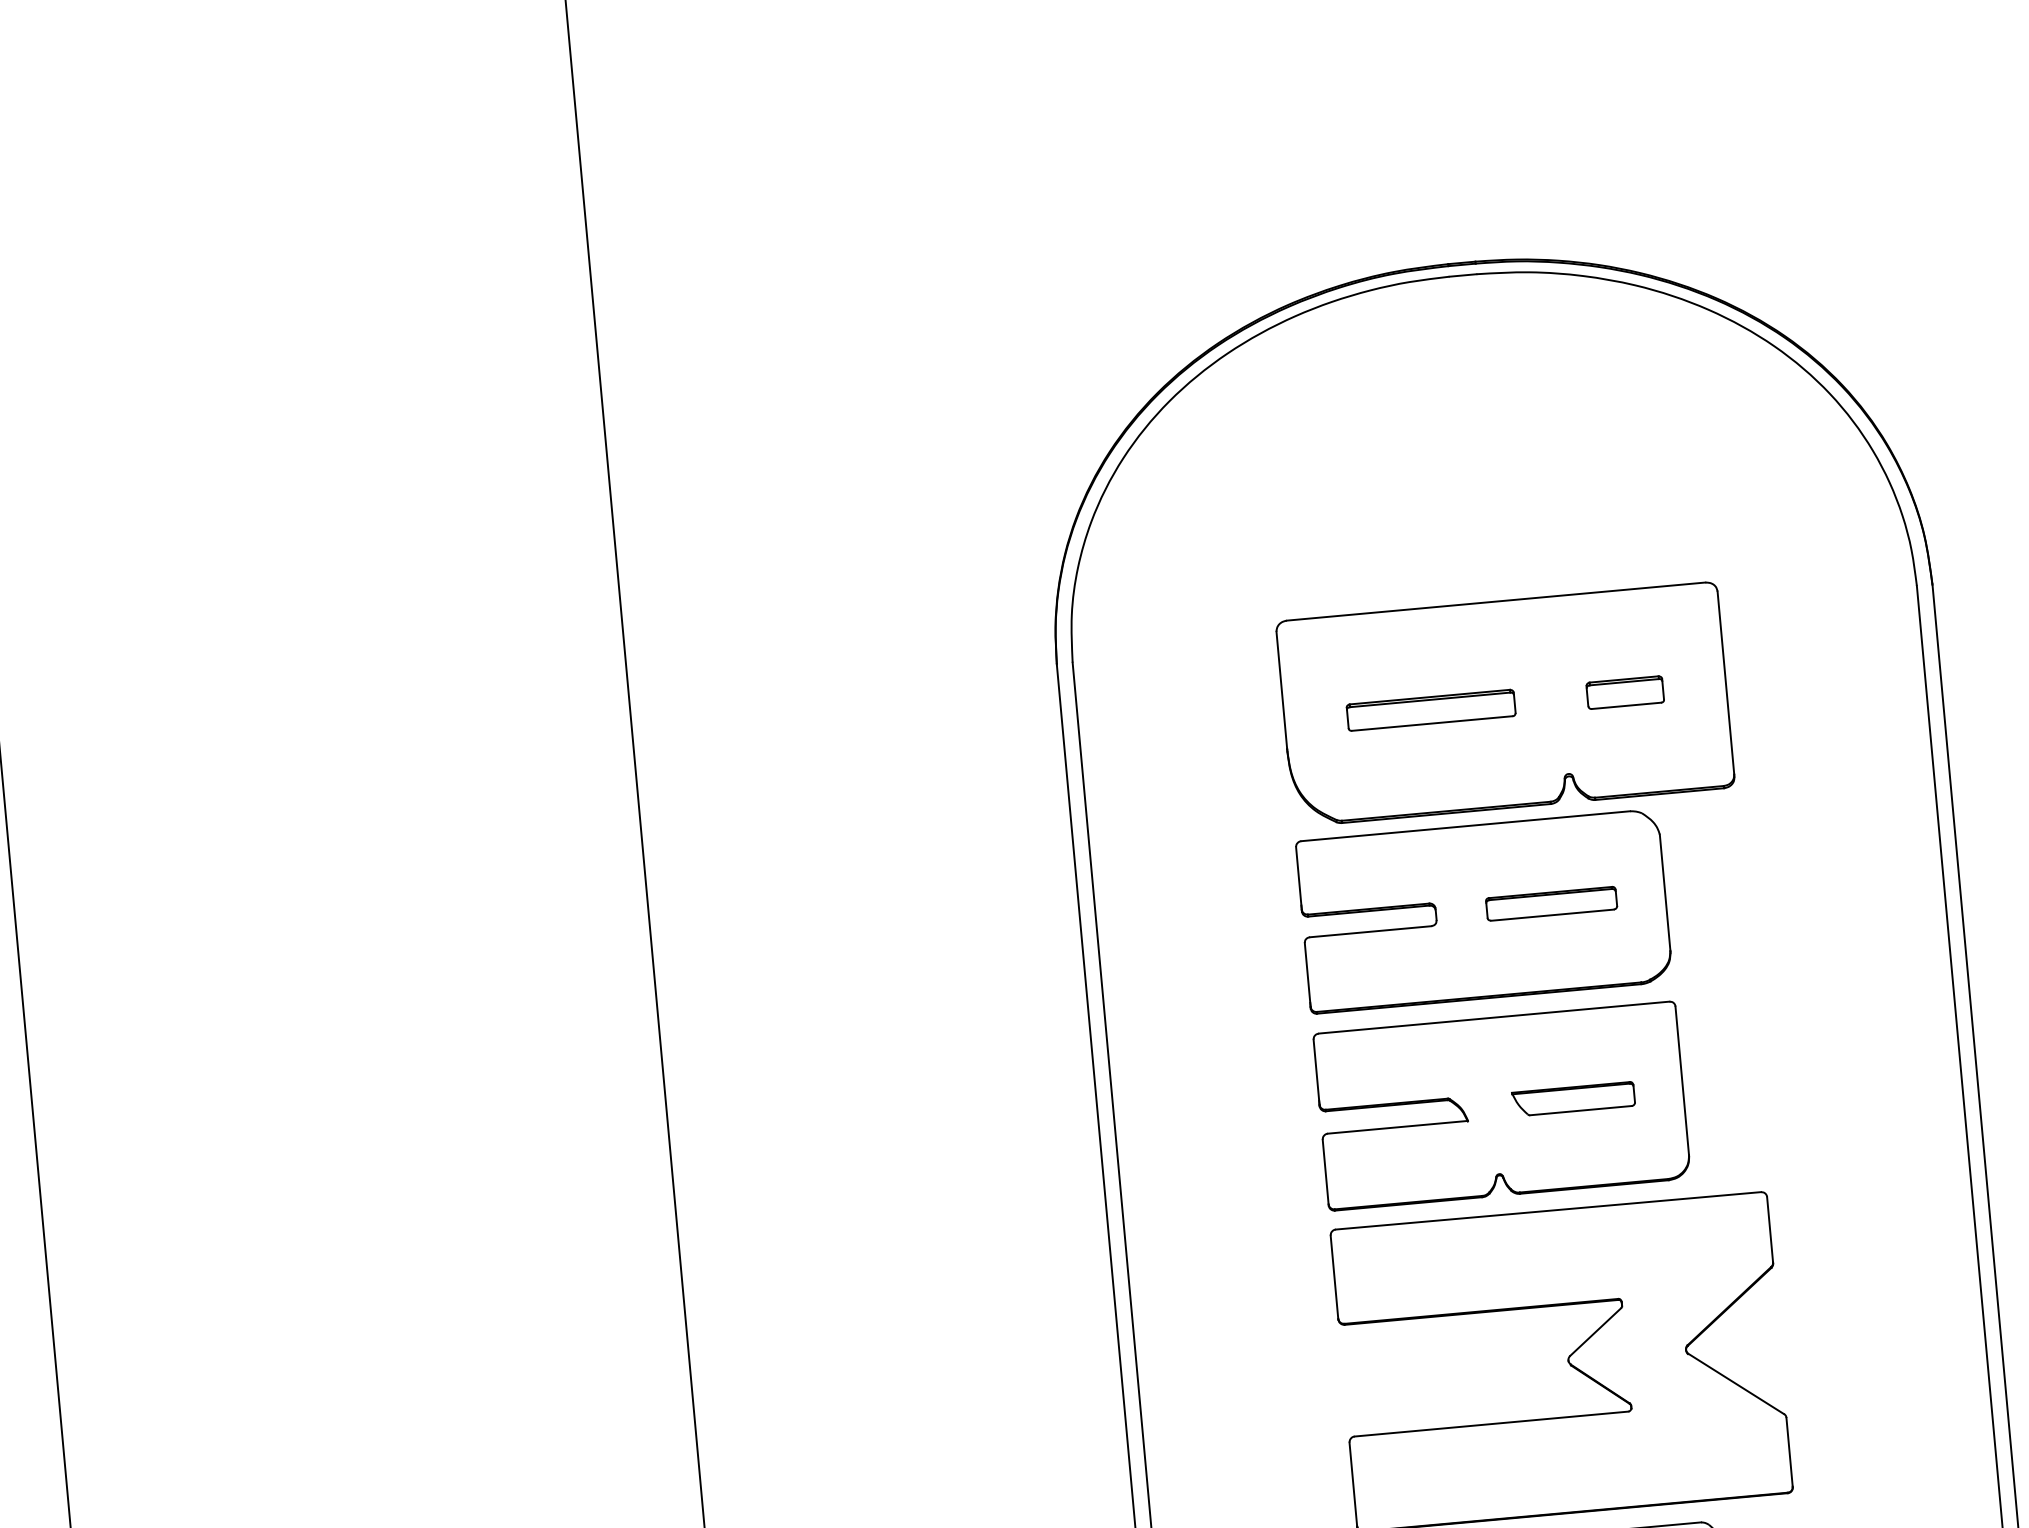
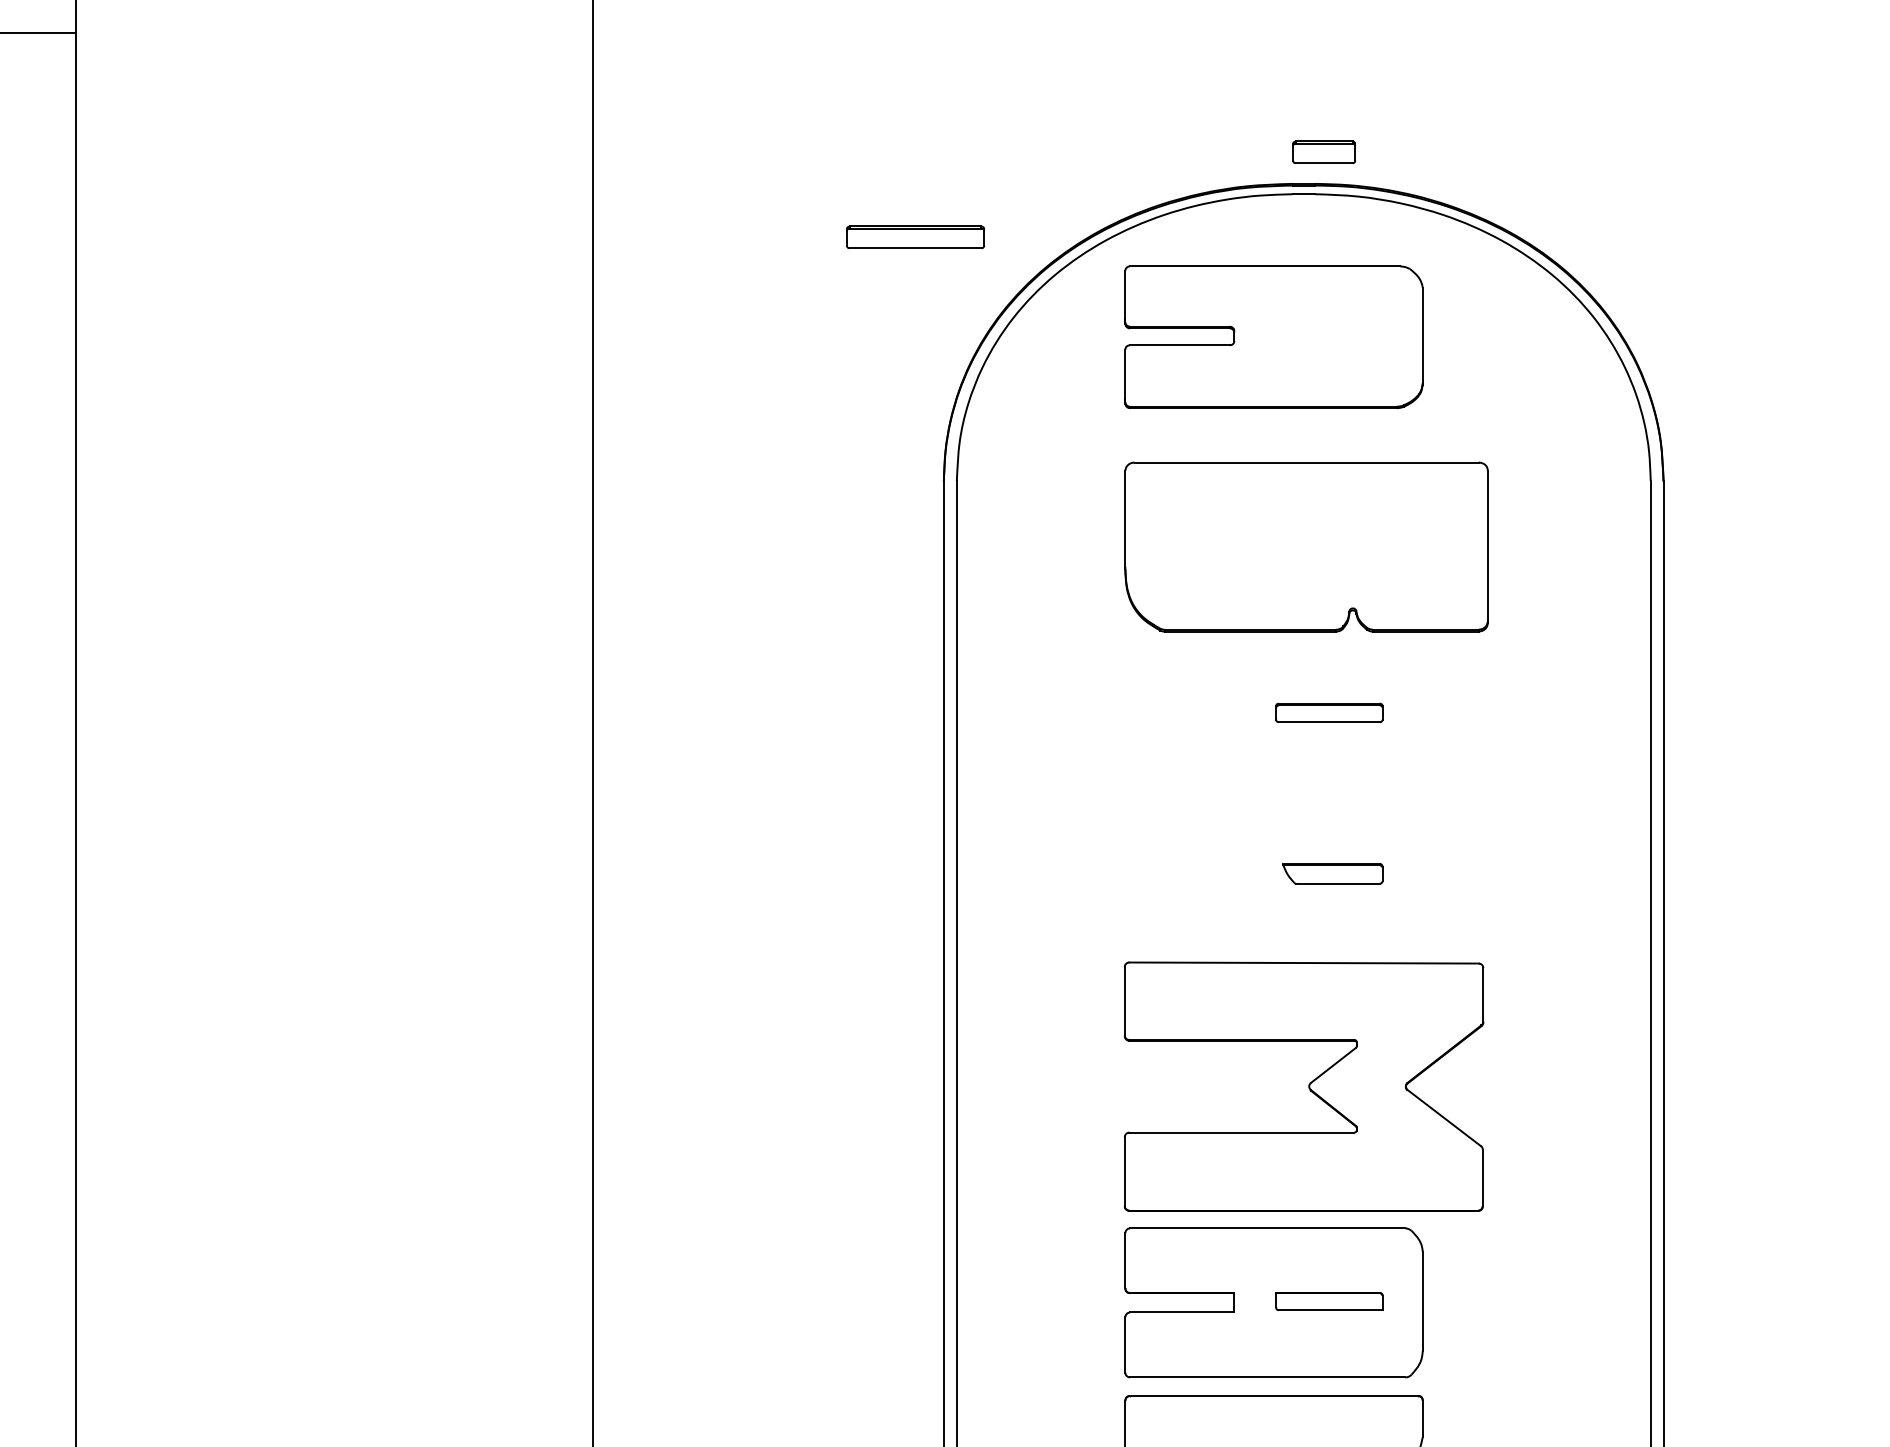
part: (1625, 691) -> (1324, 151), moved
part: (1430, 709) -> (915, 236), moved
part: (1483, 910) -> (1273, 336), moved
part: (1501, 1105) -> (1273, 873), removed

